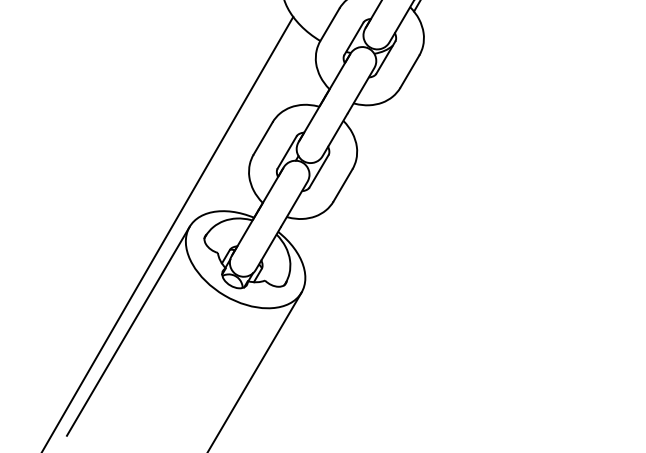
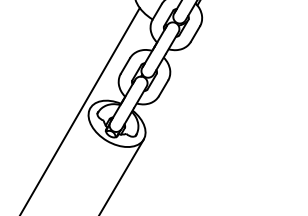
line: (127, 330) -> (60, 157), removed

